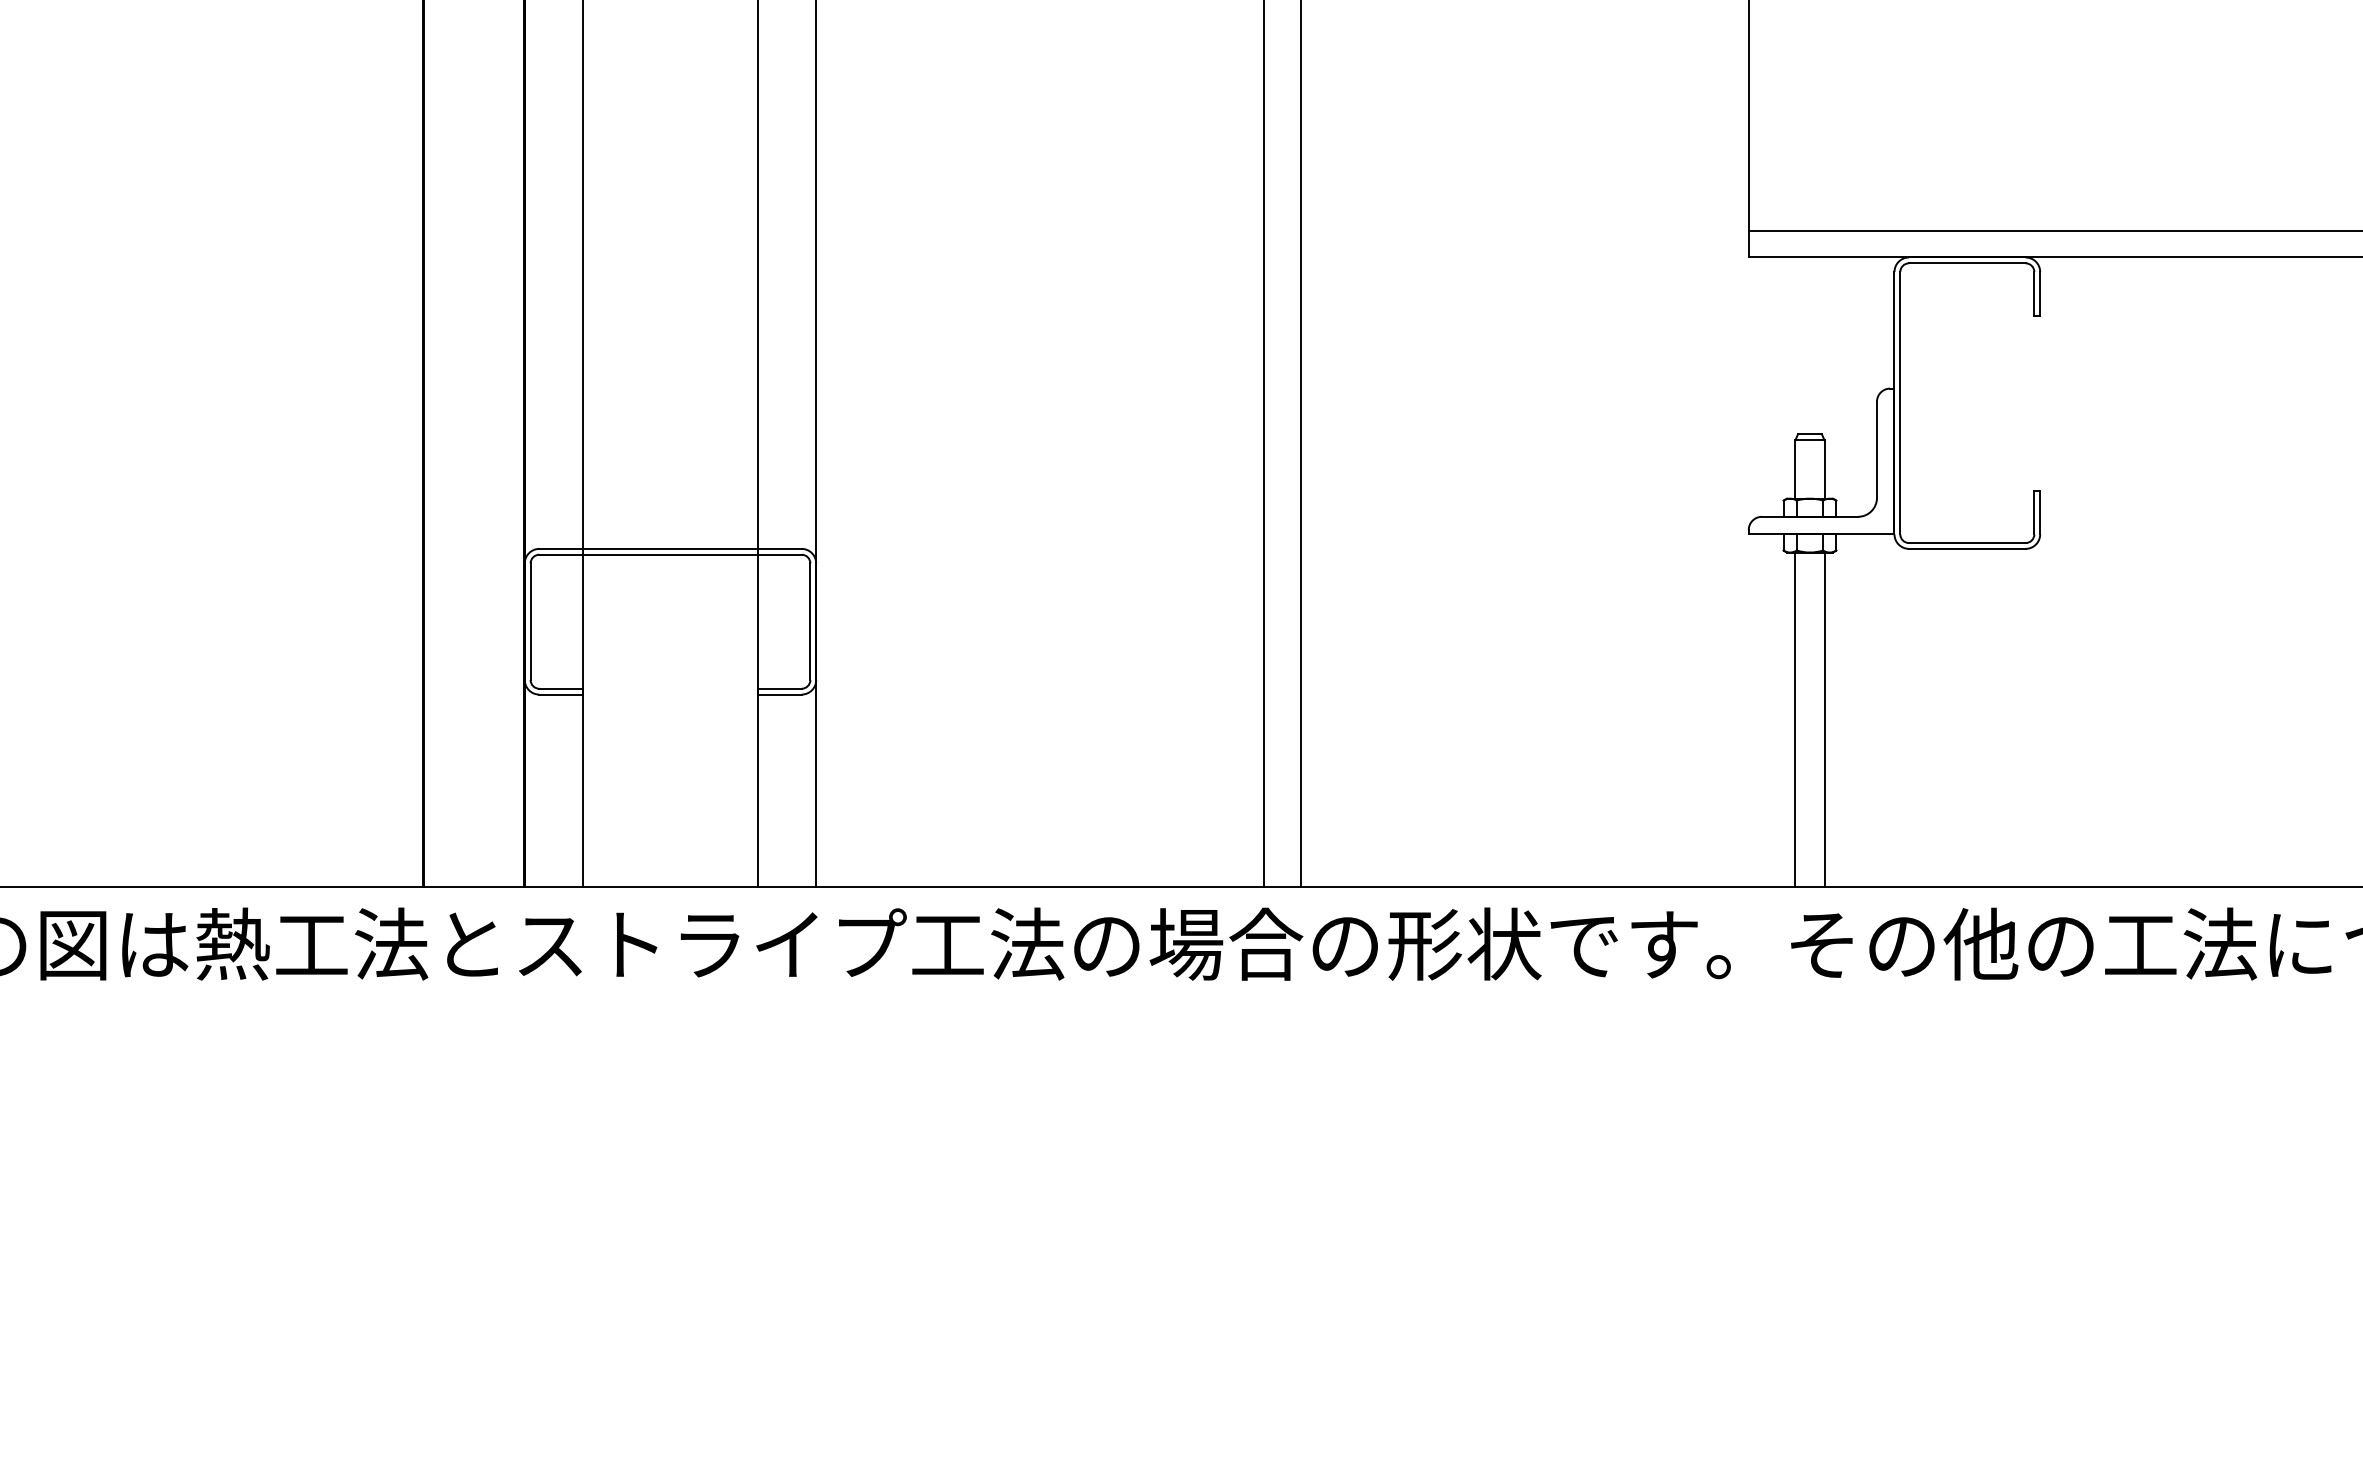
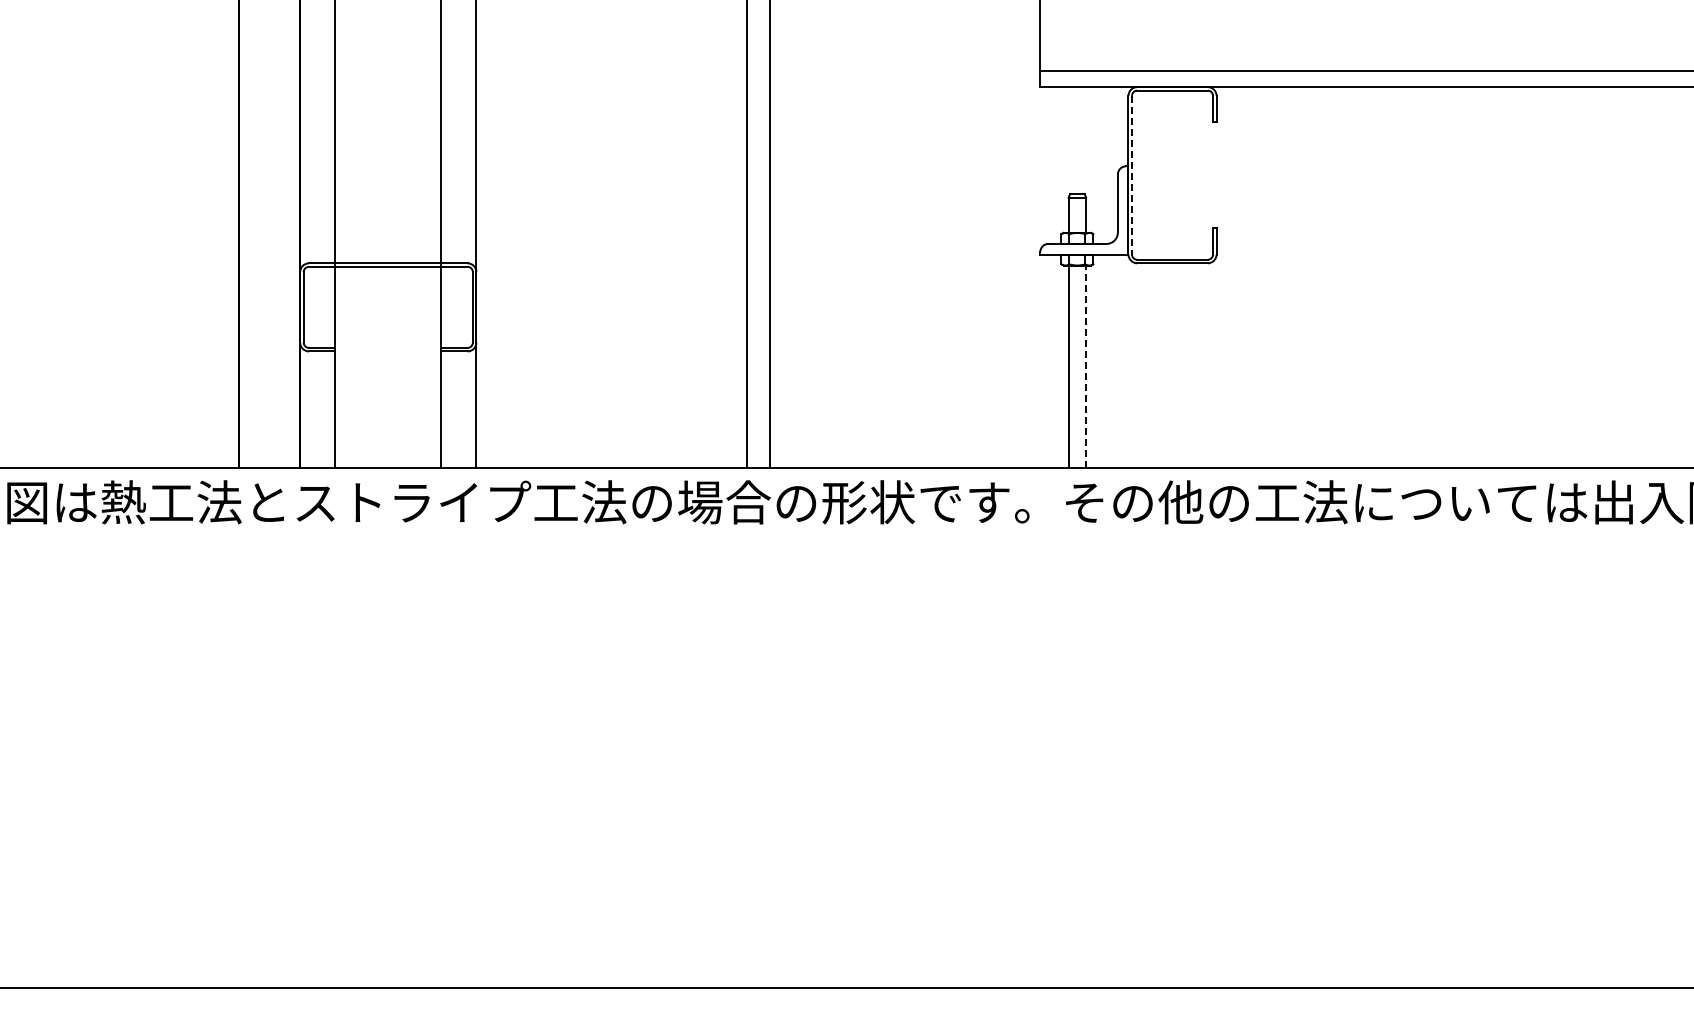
line: (1901, 403) -> (1132, 175), solid -> dashed
line: (1825, 719) -> (1086, 366), solid -> dashed

